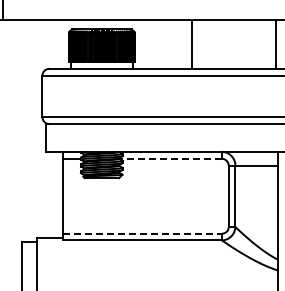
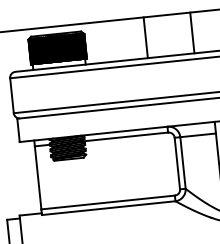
line: (191, 44) -> (145, 37), moved
line: (276, 44) -> (192, 32), moved
line: (169, 158) -> (124, 136), dashed -> solid
line: (143, 233) -> (108, 202), dashed -> solid

